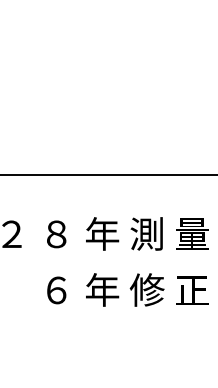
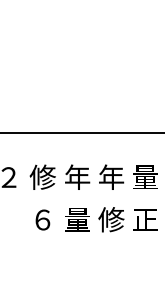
text: (56, 233) -> (42, 176), ８ -> 修
text: (146, 233) -> (110, 176), 測 -> 年
text: (102, 289) -> (77, 219), 年 -> 量

